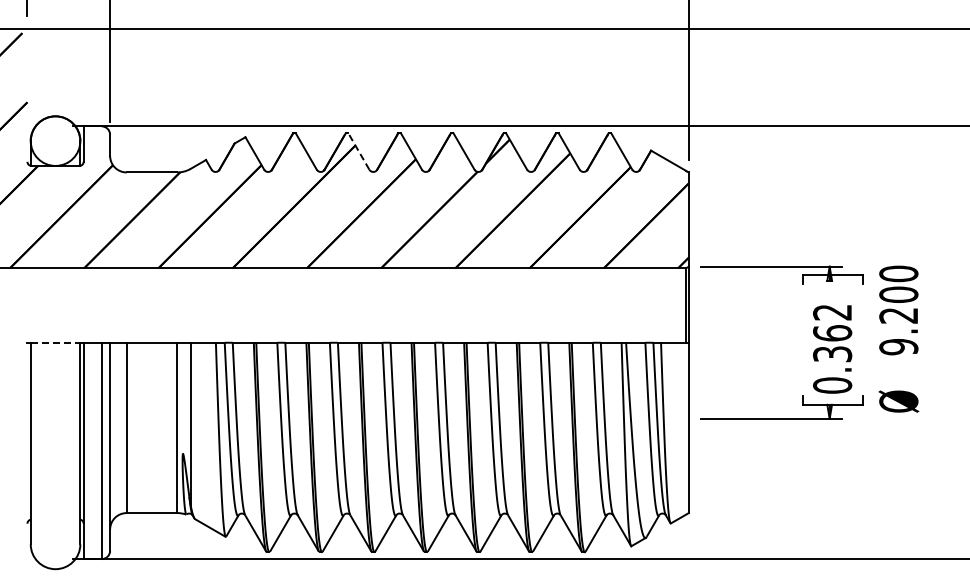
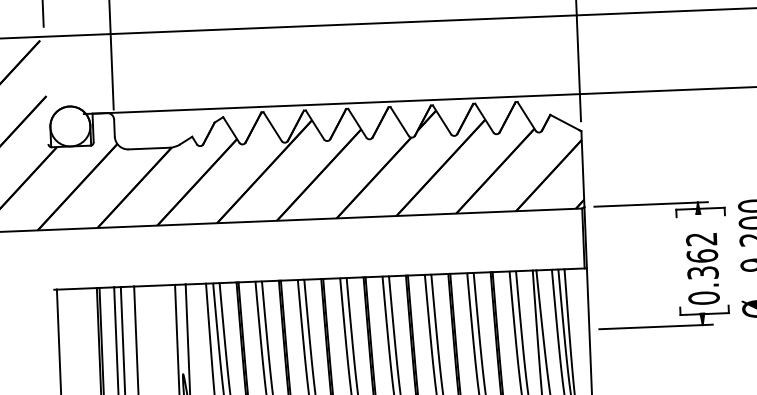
line: (358, 150) -> (314, 124), dashed -> solid
line: (55, 342) -> (76, 288), dashed -> solid

